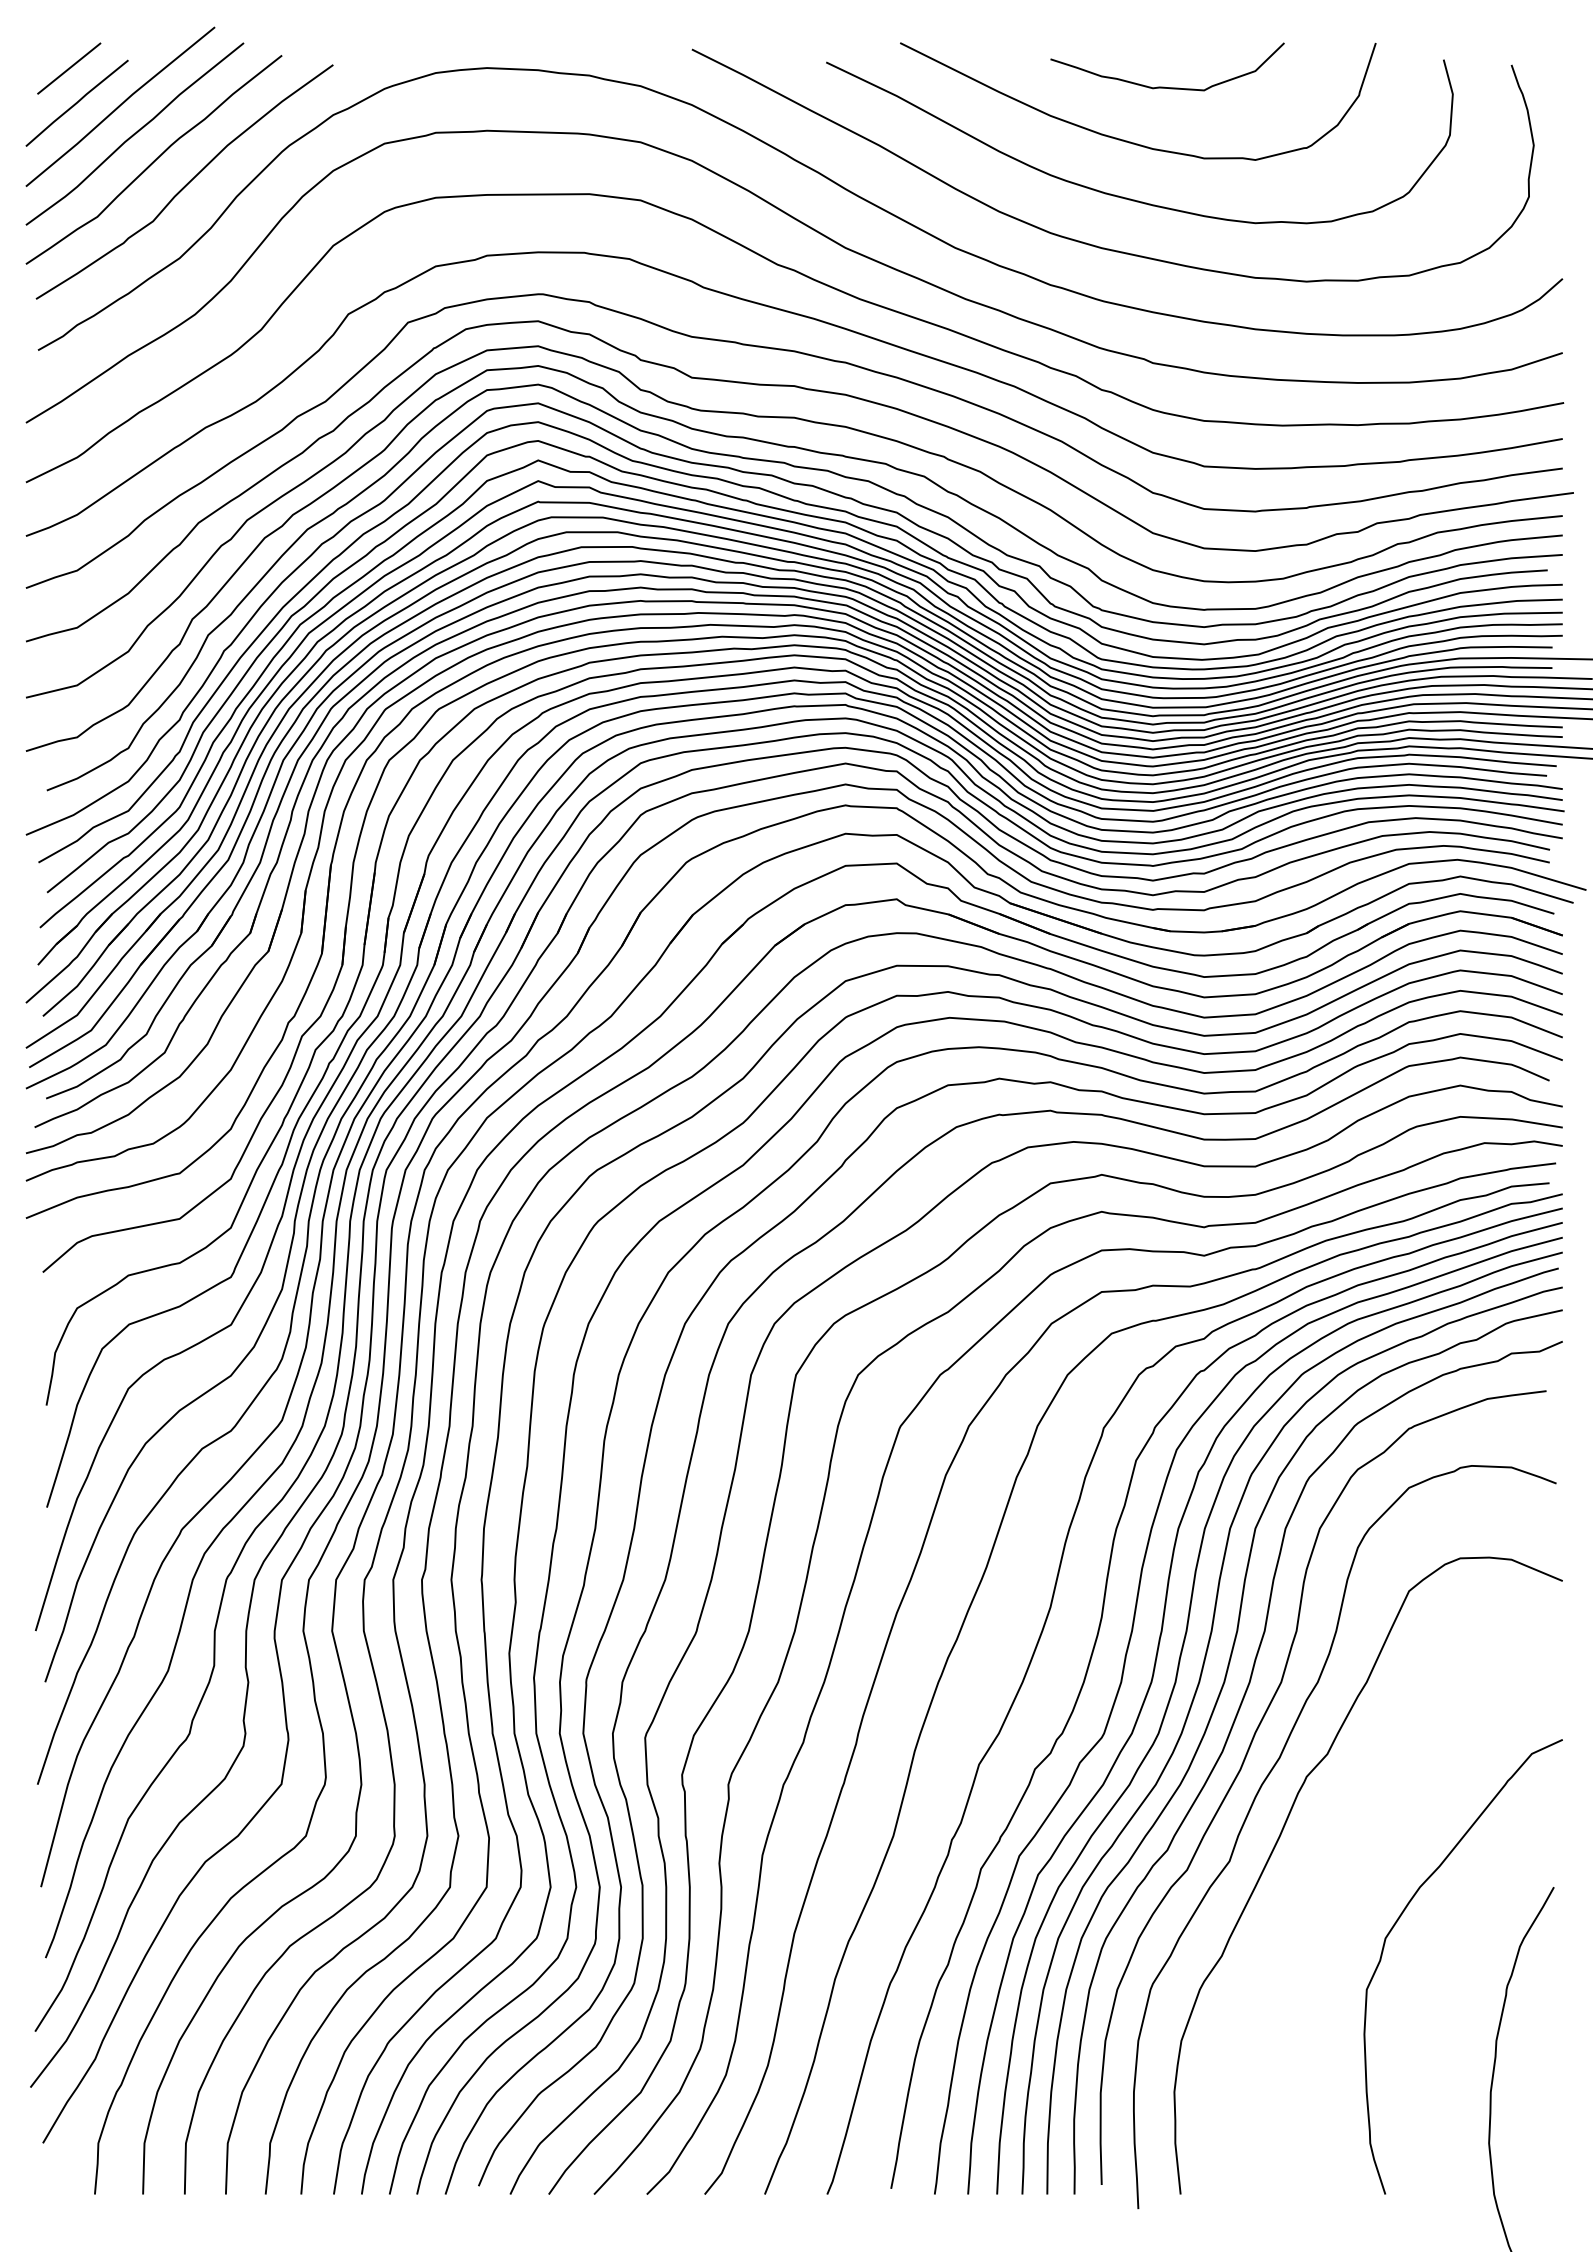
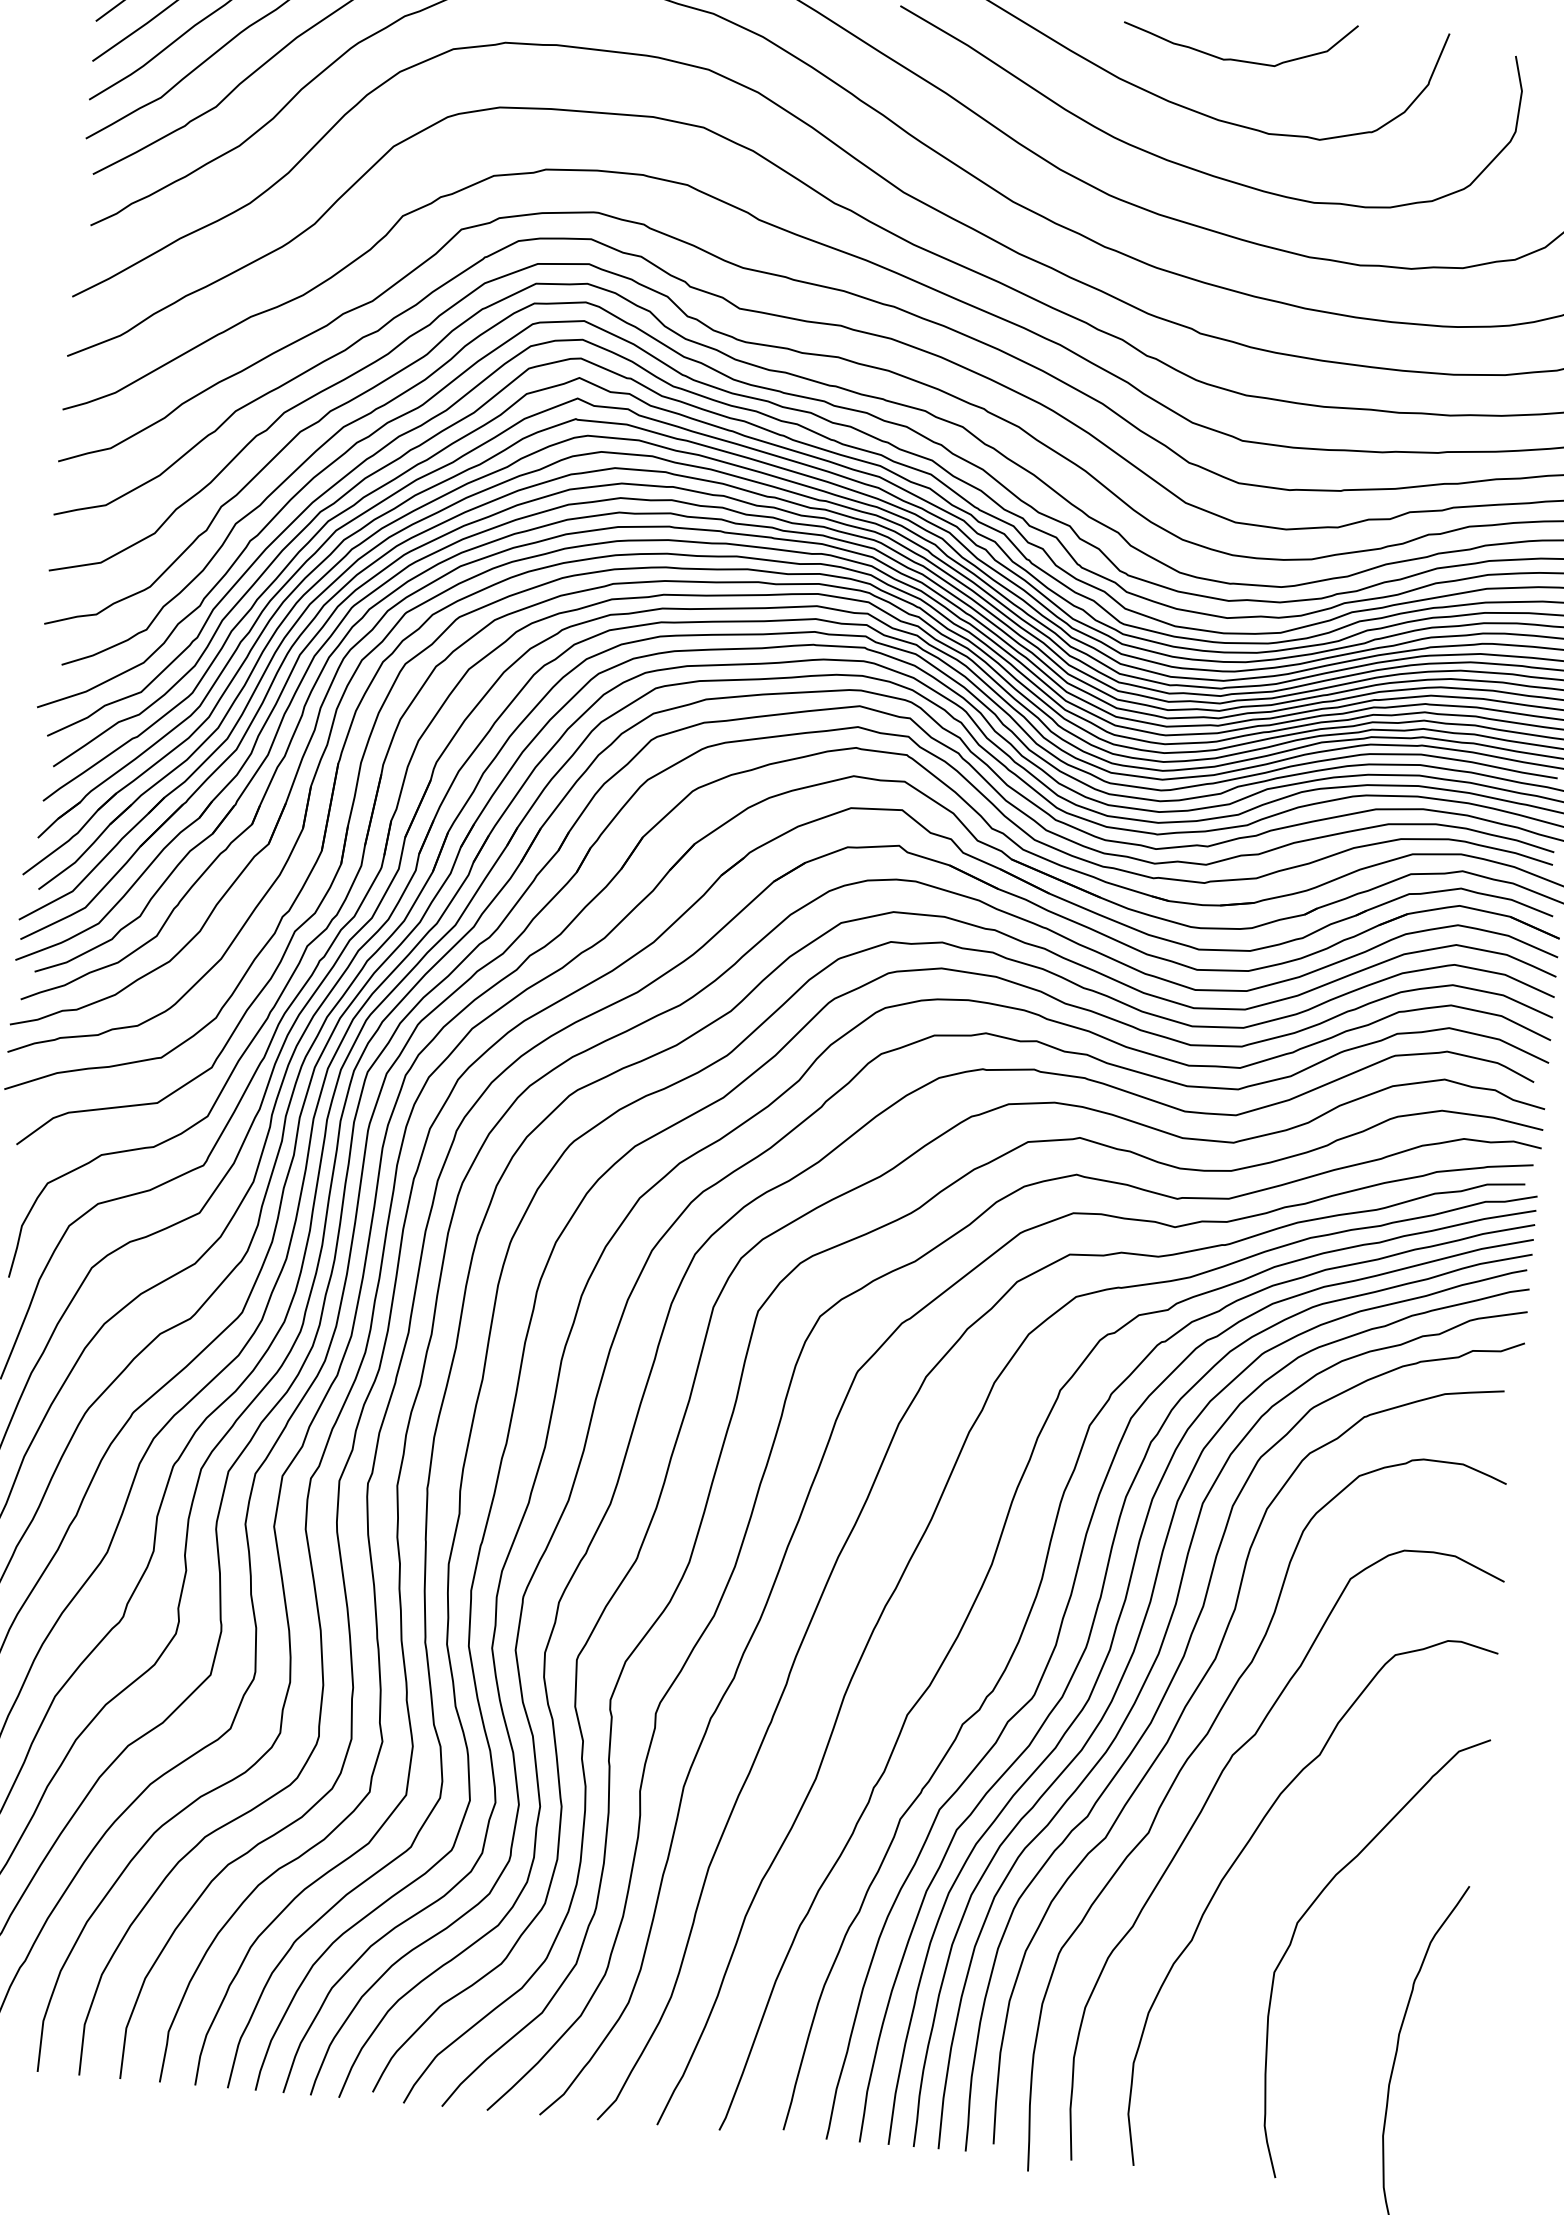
curve: (1323, 1875) -> (1240, 1854), added

